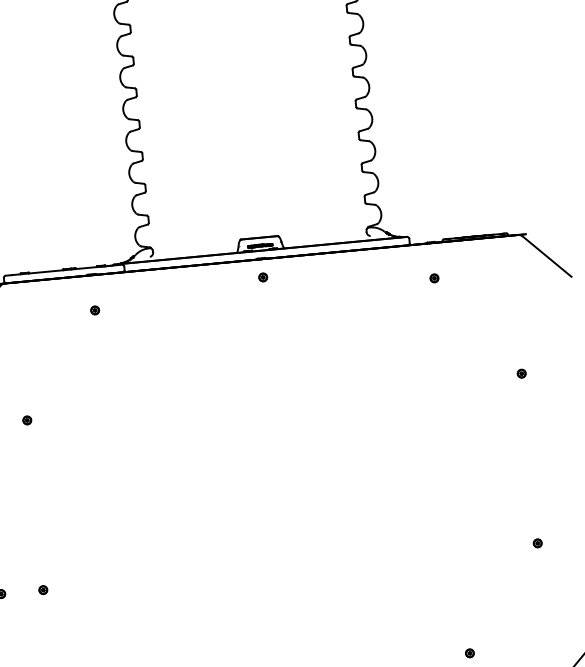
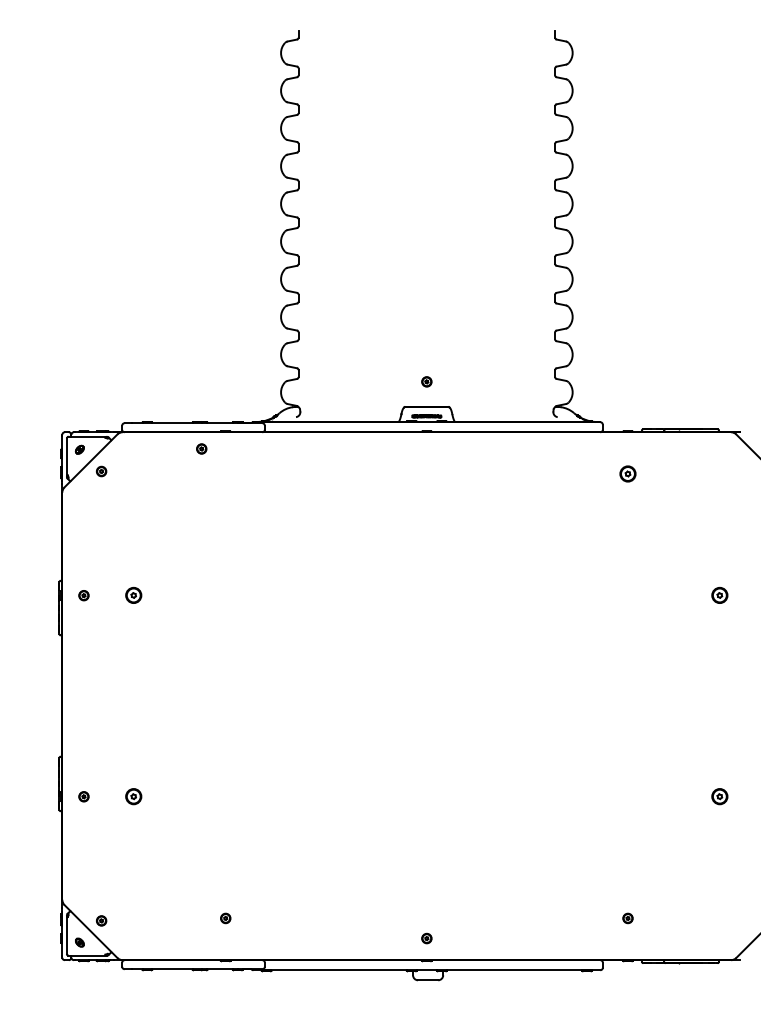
part: (262, 277) -> (426, 381), moved
part: (434, 278) -> (627, 473), size x1.6
part: (94, 310) -> (201, 448), moved
part: (521, 373) -> (719, 595), size x1.6
part: (26, 420) -> (133, 595), size x1.6
part: (537, 543) -> (719, 796), size x1.6
part: (43, 589) -> (133, 796), size x1.6

